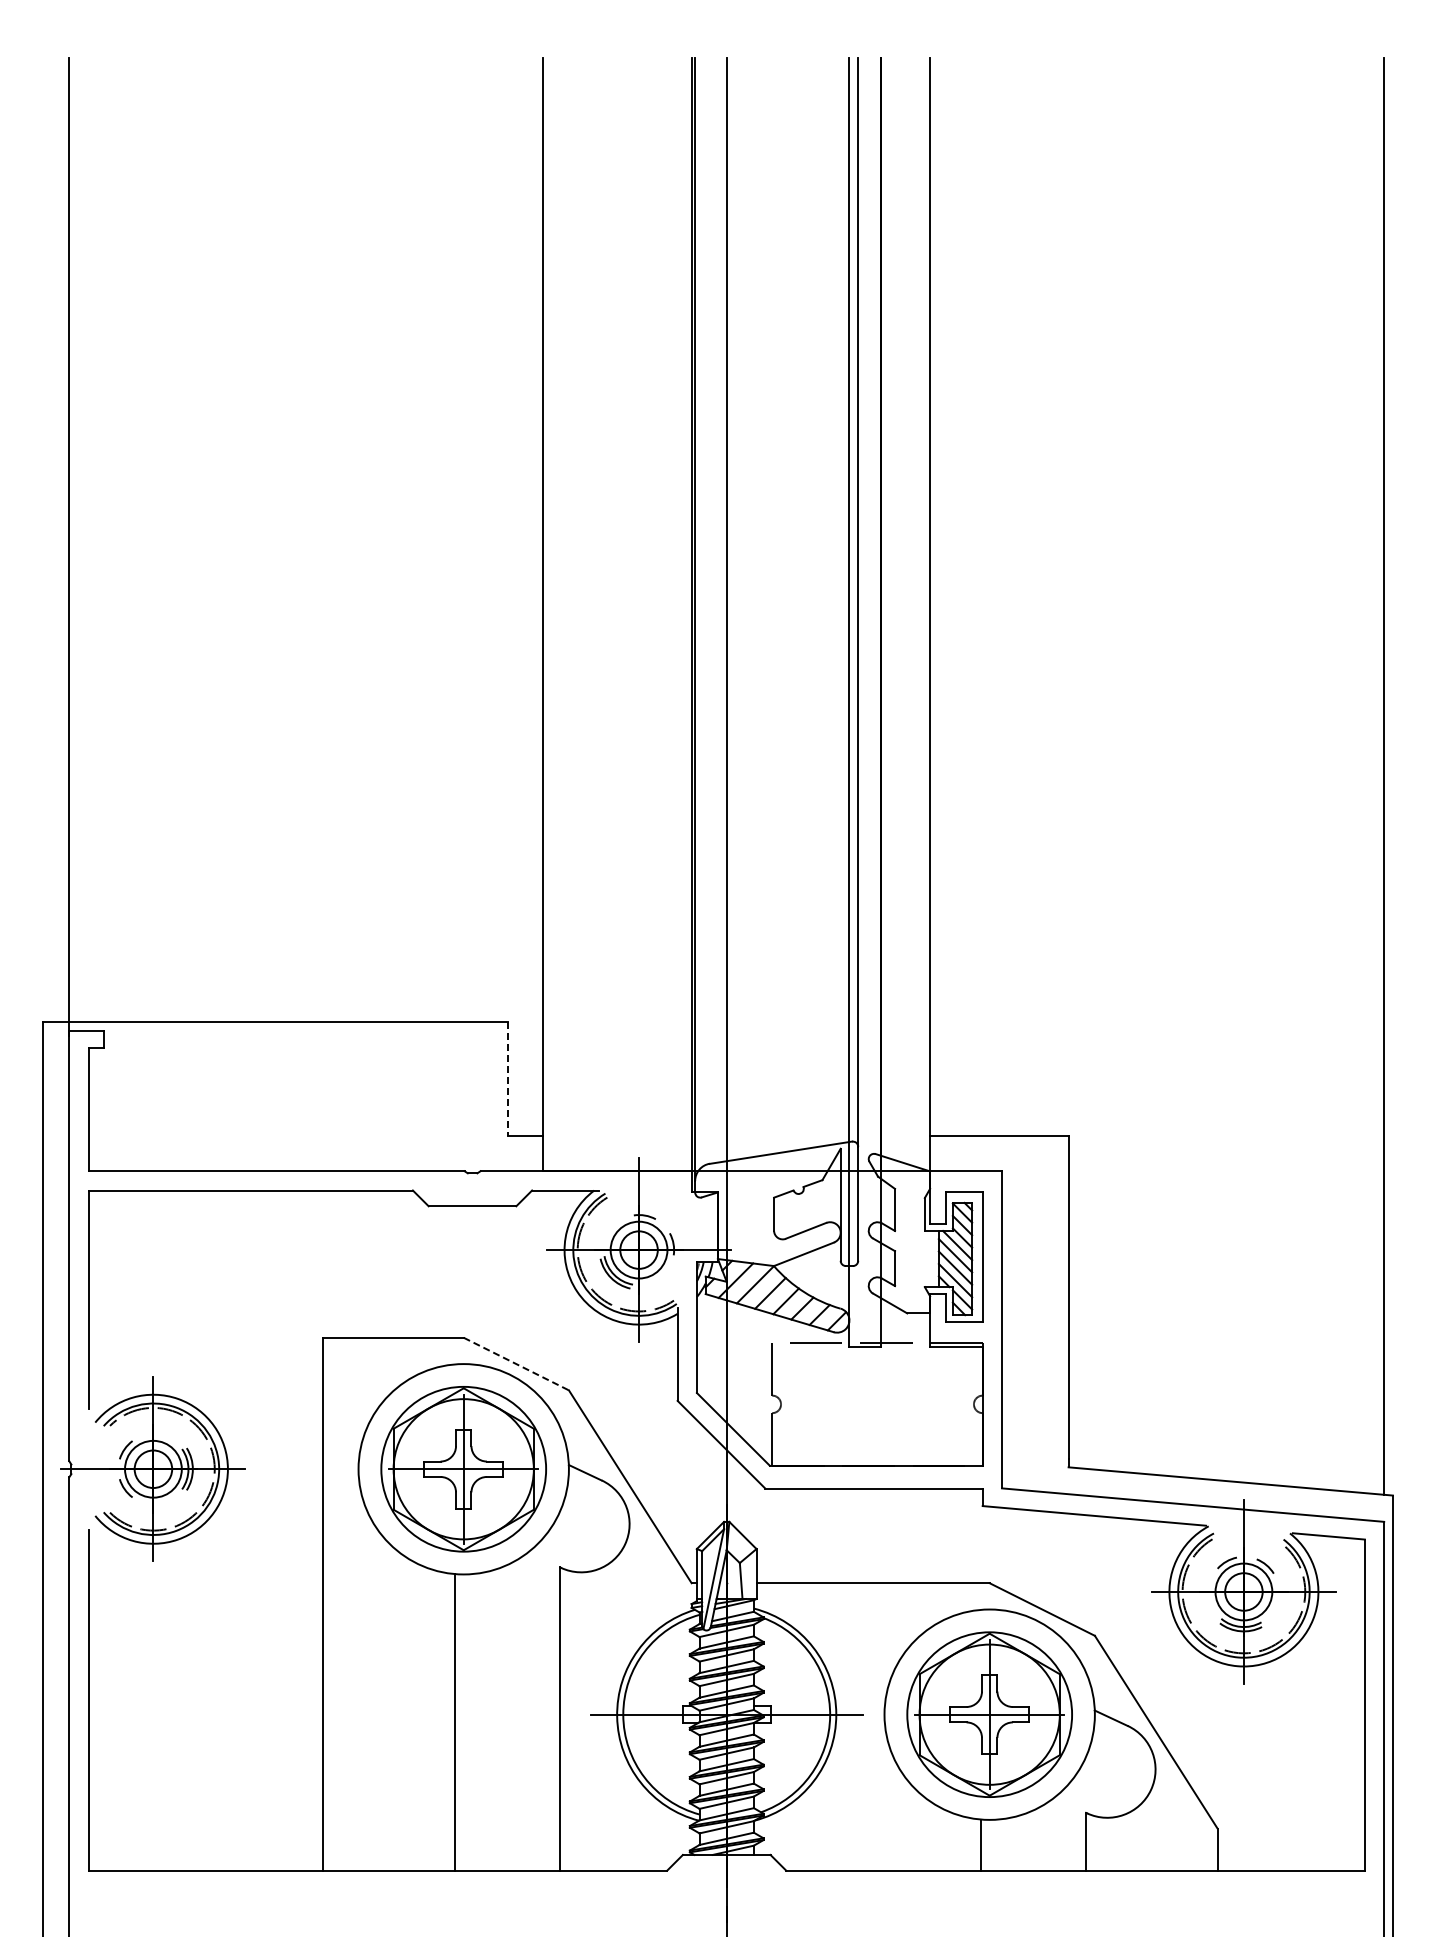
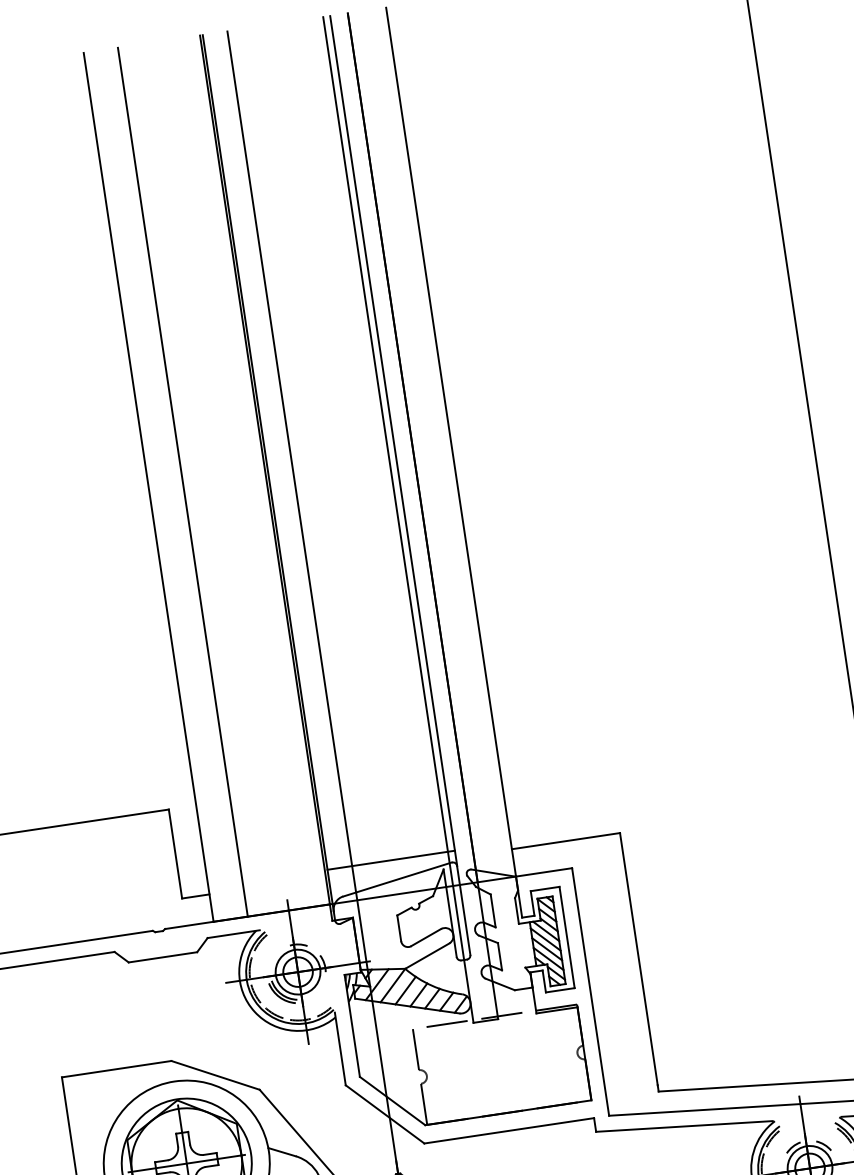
line: (586, 614) -> (182, 482), added
line: (507, 1079) -> (175, 854), dashed -> solid
line: (776, 1127) -> (391, 860), added
line: (516, 1364) -> (215, 1075), dashed -> solid

